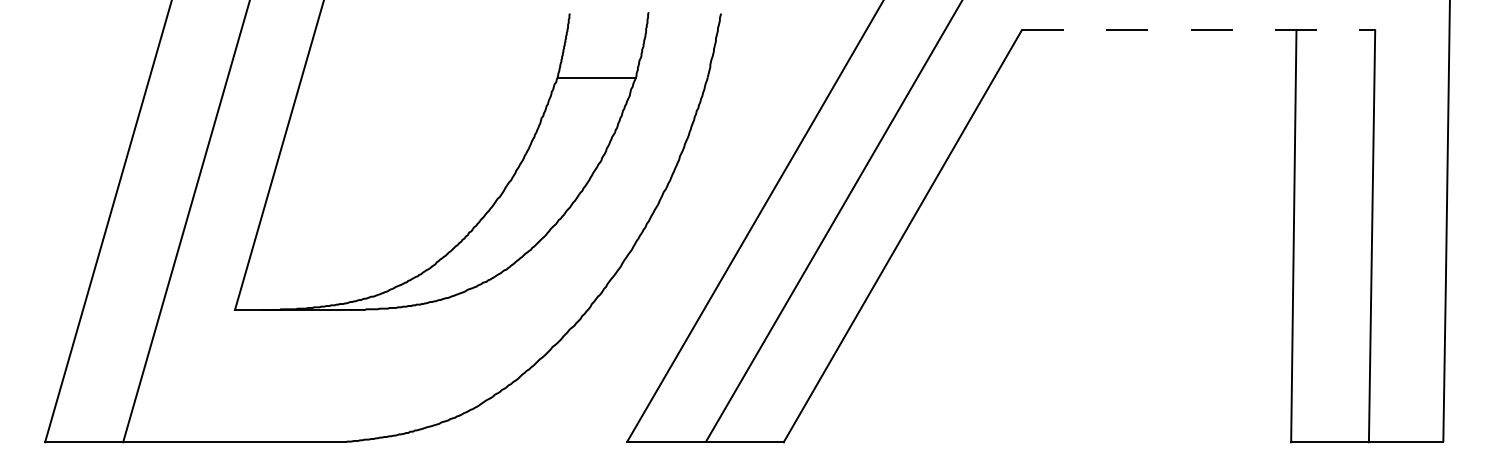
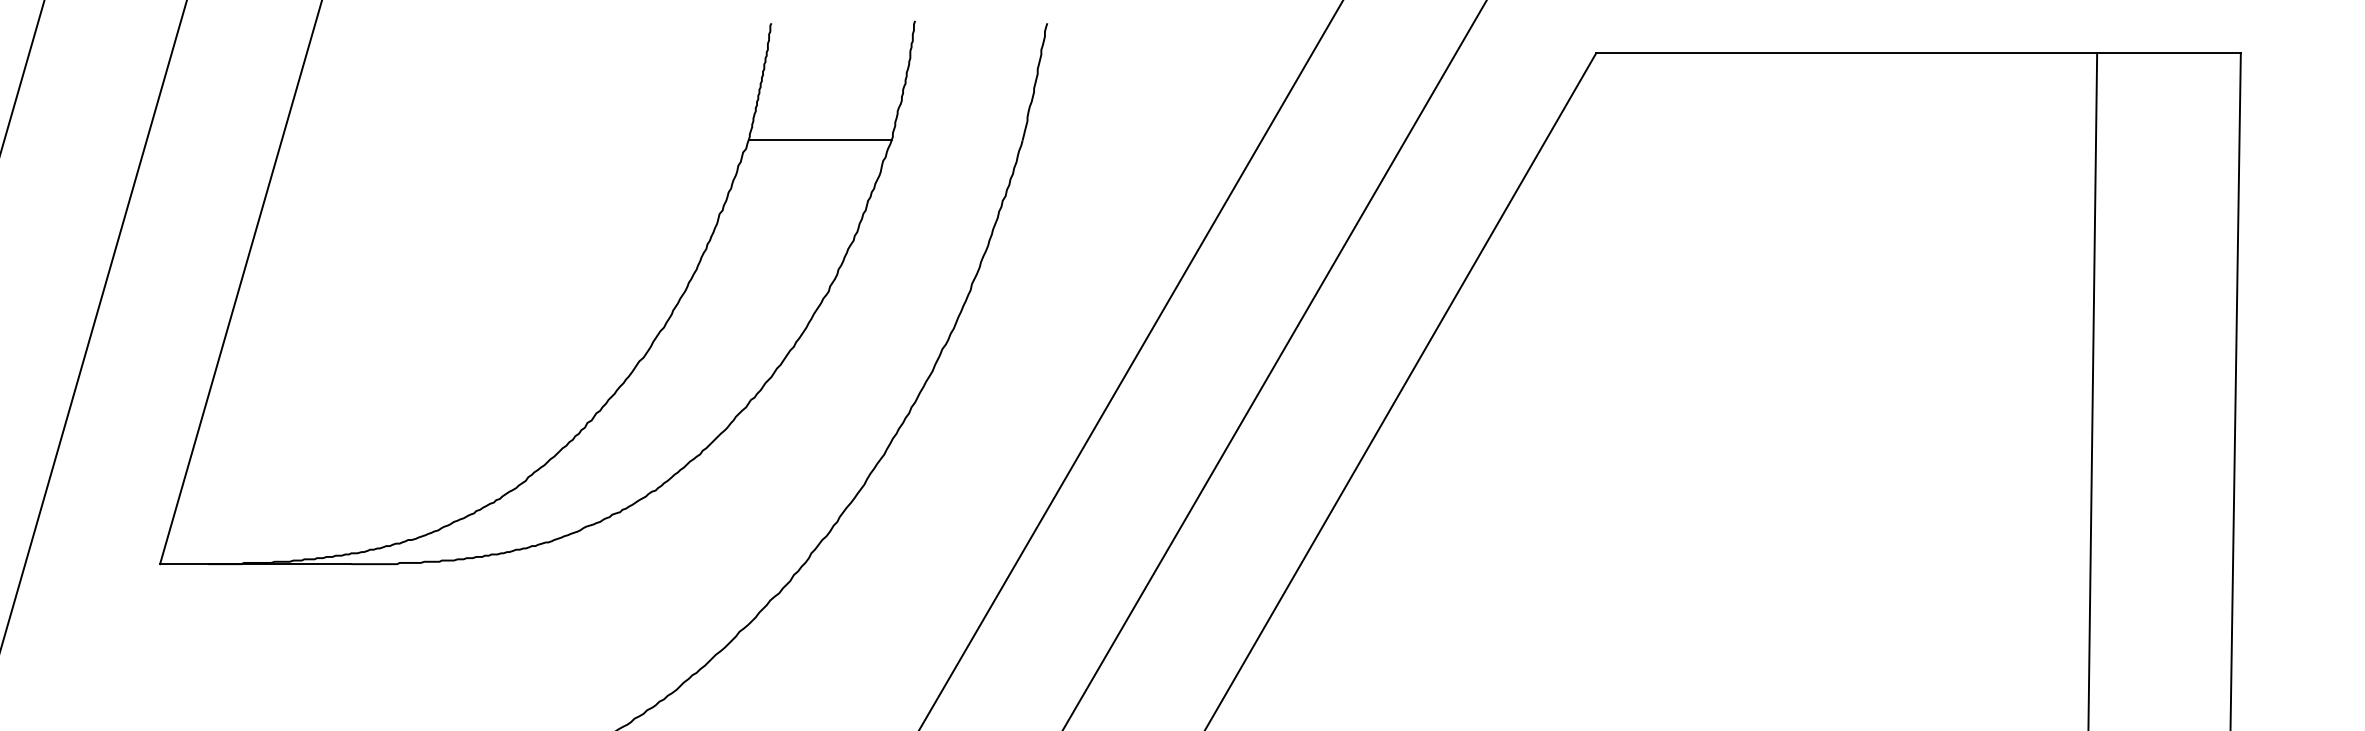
line: (1198, 30) -> (1918, 54), dashed -> solid

